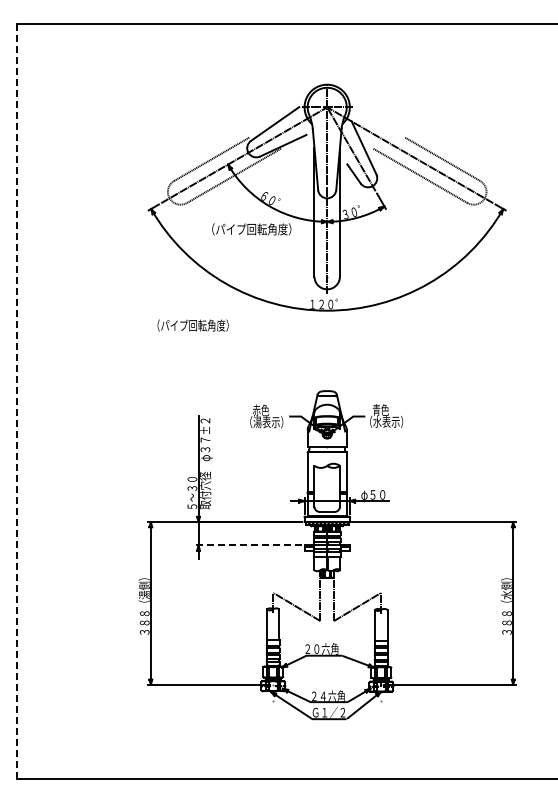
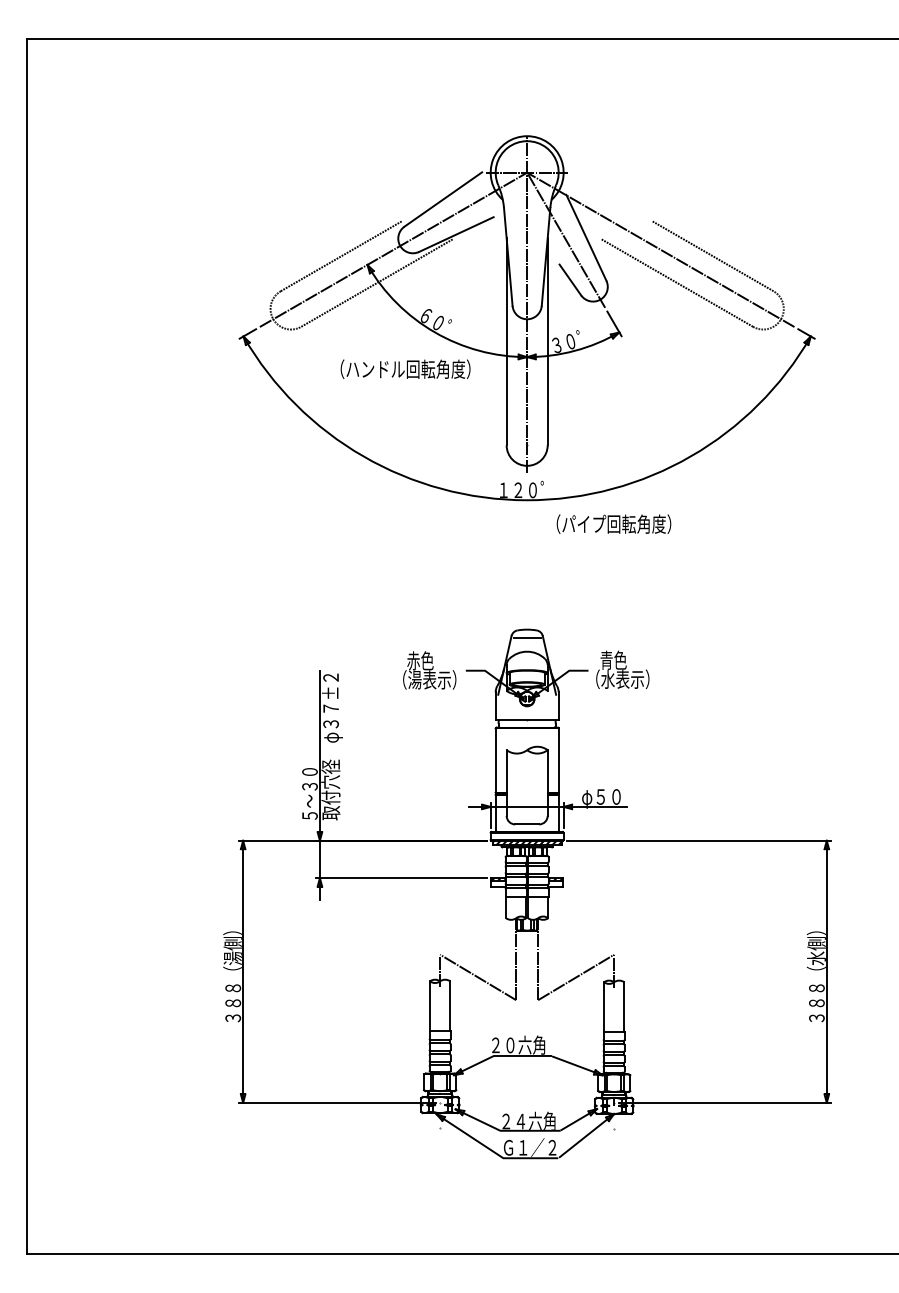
text: (251, 229) -> (405, 369), （パイプ回転角度） -> （ハンドル回転角度）
text: (192, 325) -> (612, 524), moved
line: (16, 401) -> (26, 646), dashed -> solid
line: (248, 545) -> (400, 878), dashed -> solid

